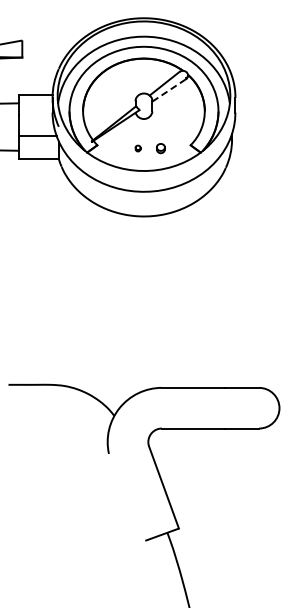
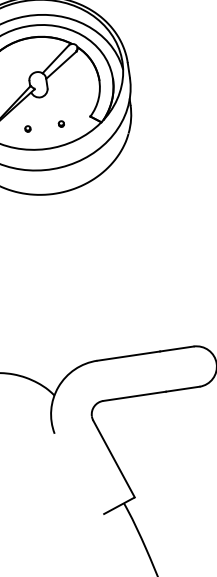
line: (169, 90) -> (61, 65), dashed -> solid
part: (137, 148) -> (27, 129), moved
part: (160, 148) -> (61, 124), size x0.62

